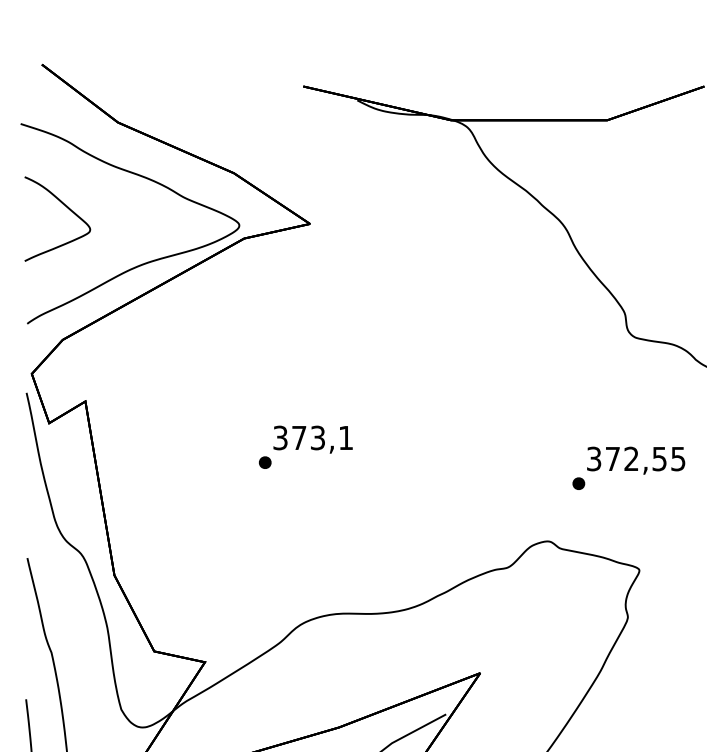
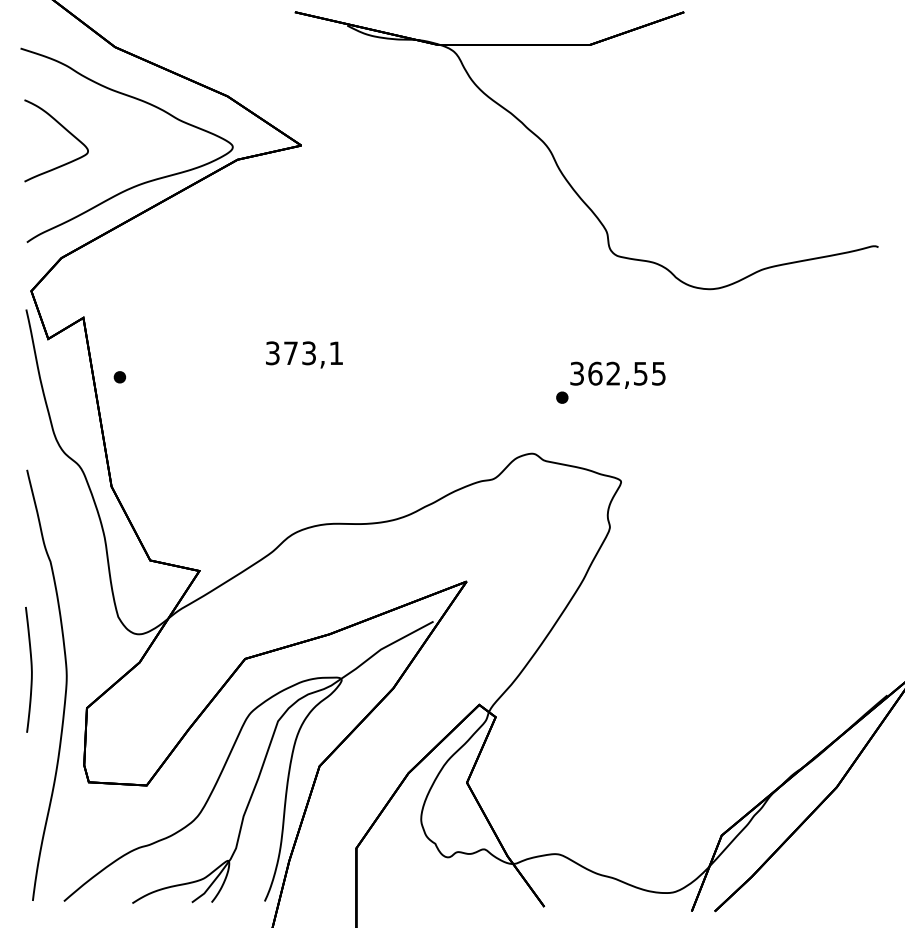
text: (613, 458) -> (595, 373), 372,55 -> 362,55
part: (264, 462) -> (119, 377), moved

